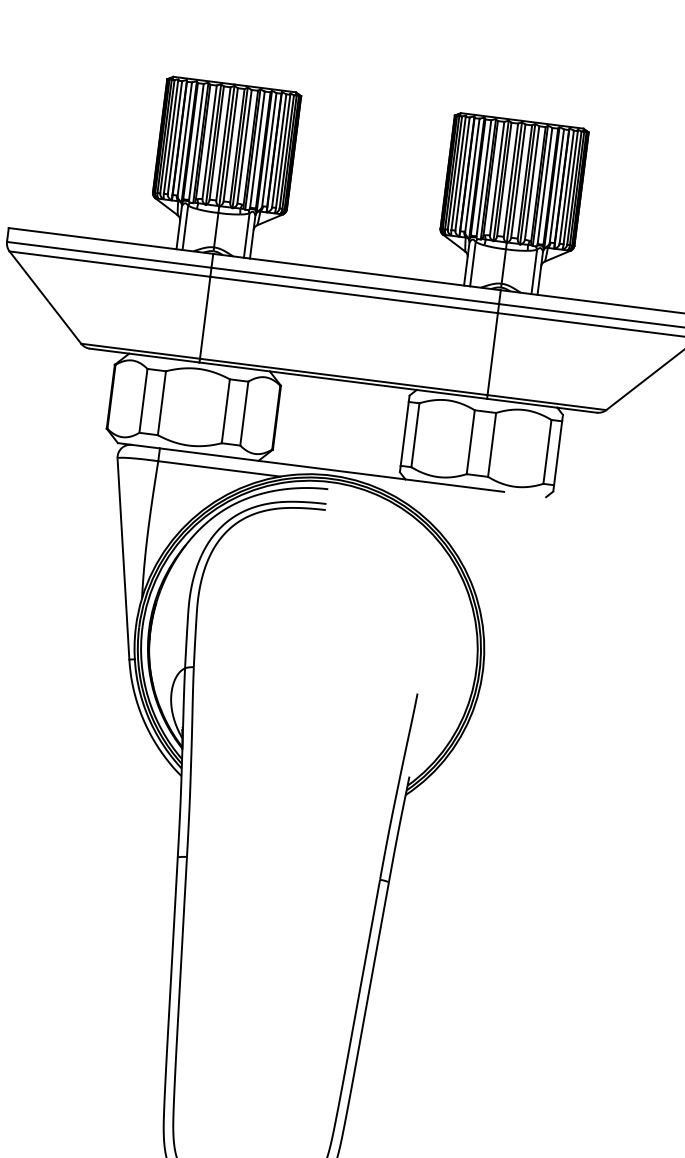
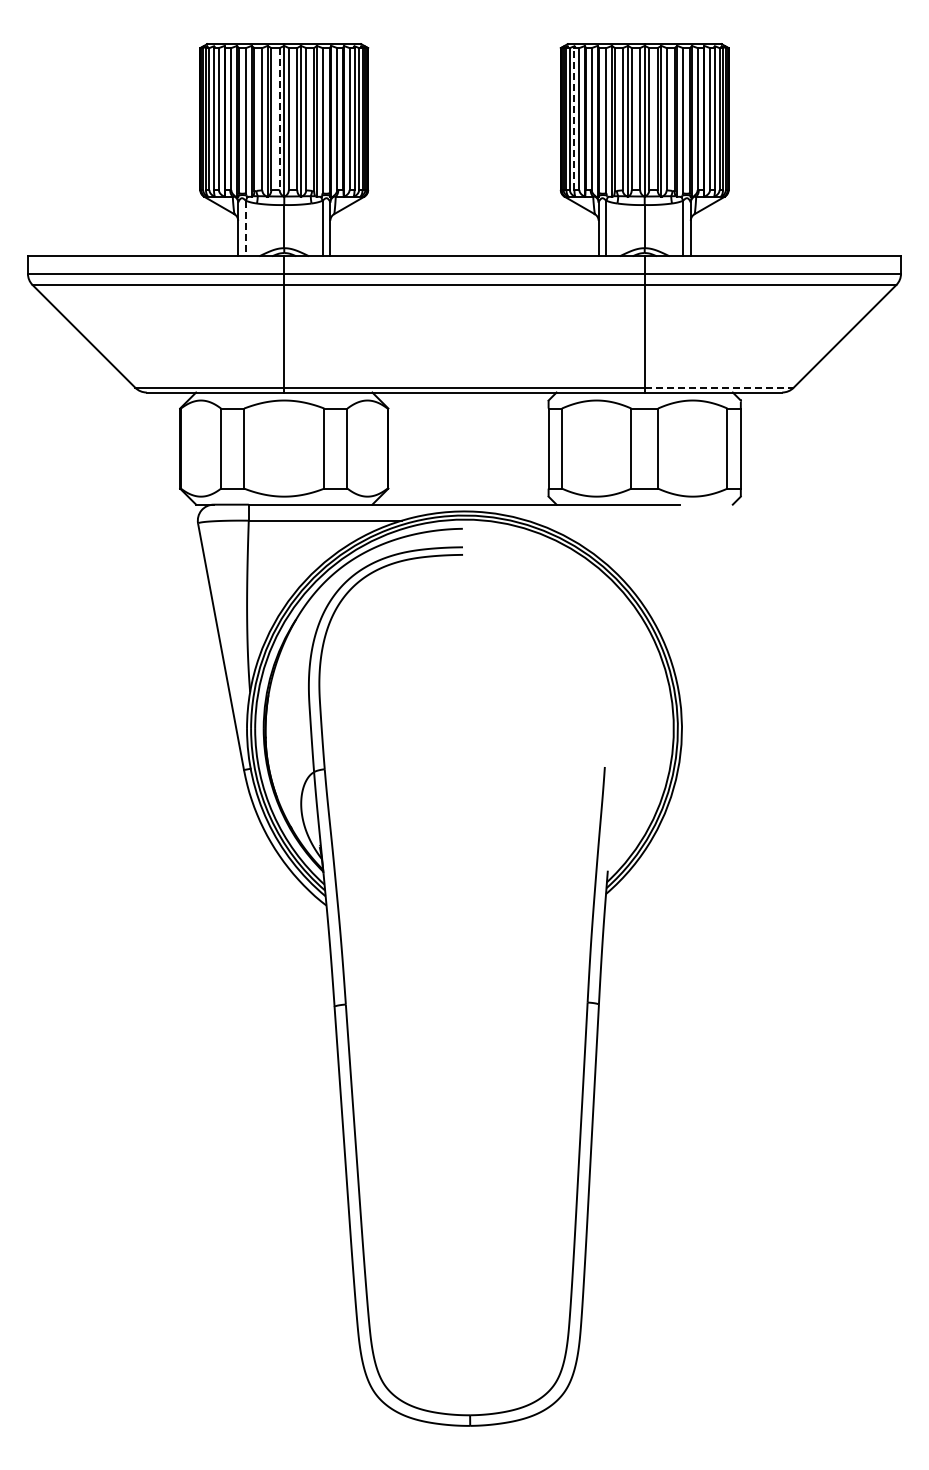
line: (223, 144) -> (279, 119), solid -> dashed
line: (458, 173) -> (574, 119), solid -> dashed
line: (185, 227) -> (245, 228), solid -> dashed
line: (547, 402) -> (719, 387), solid -> dashed

